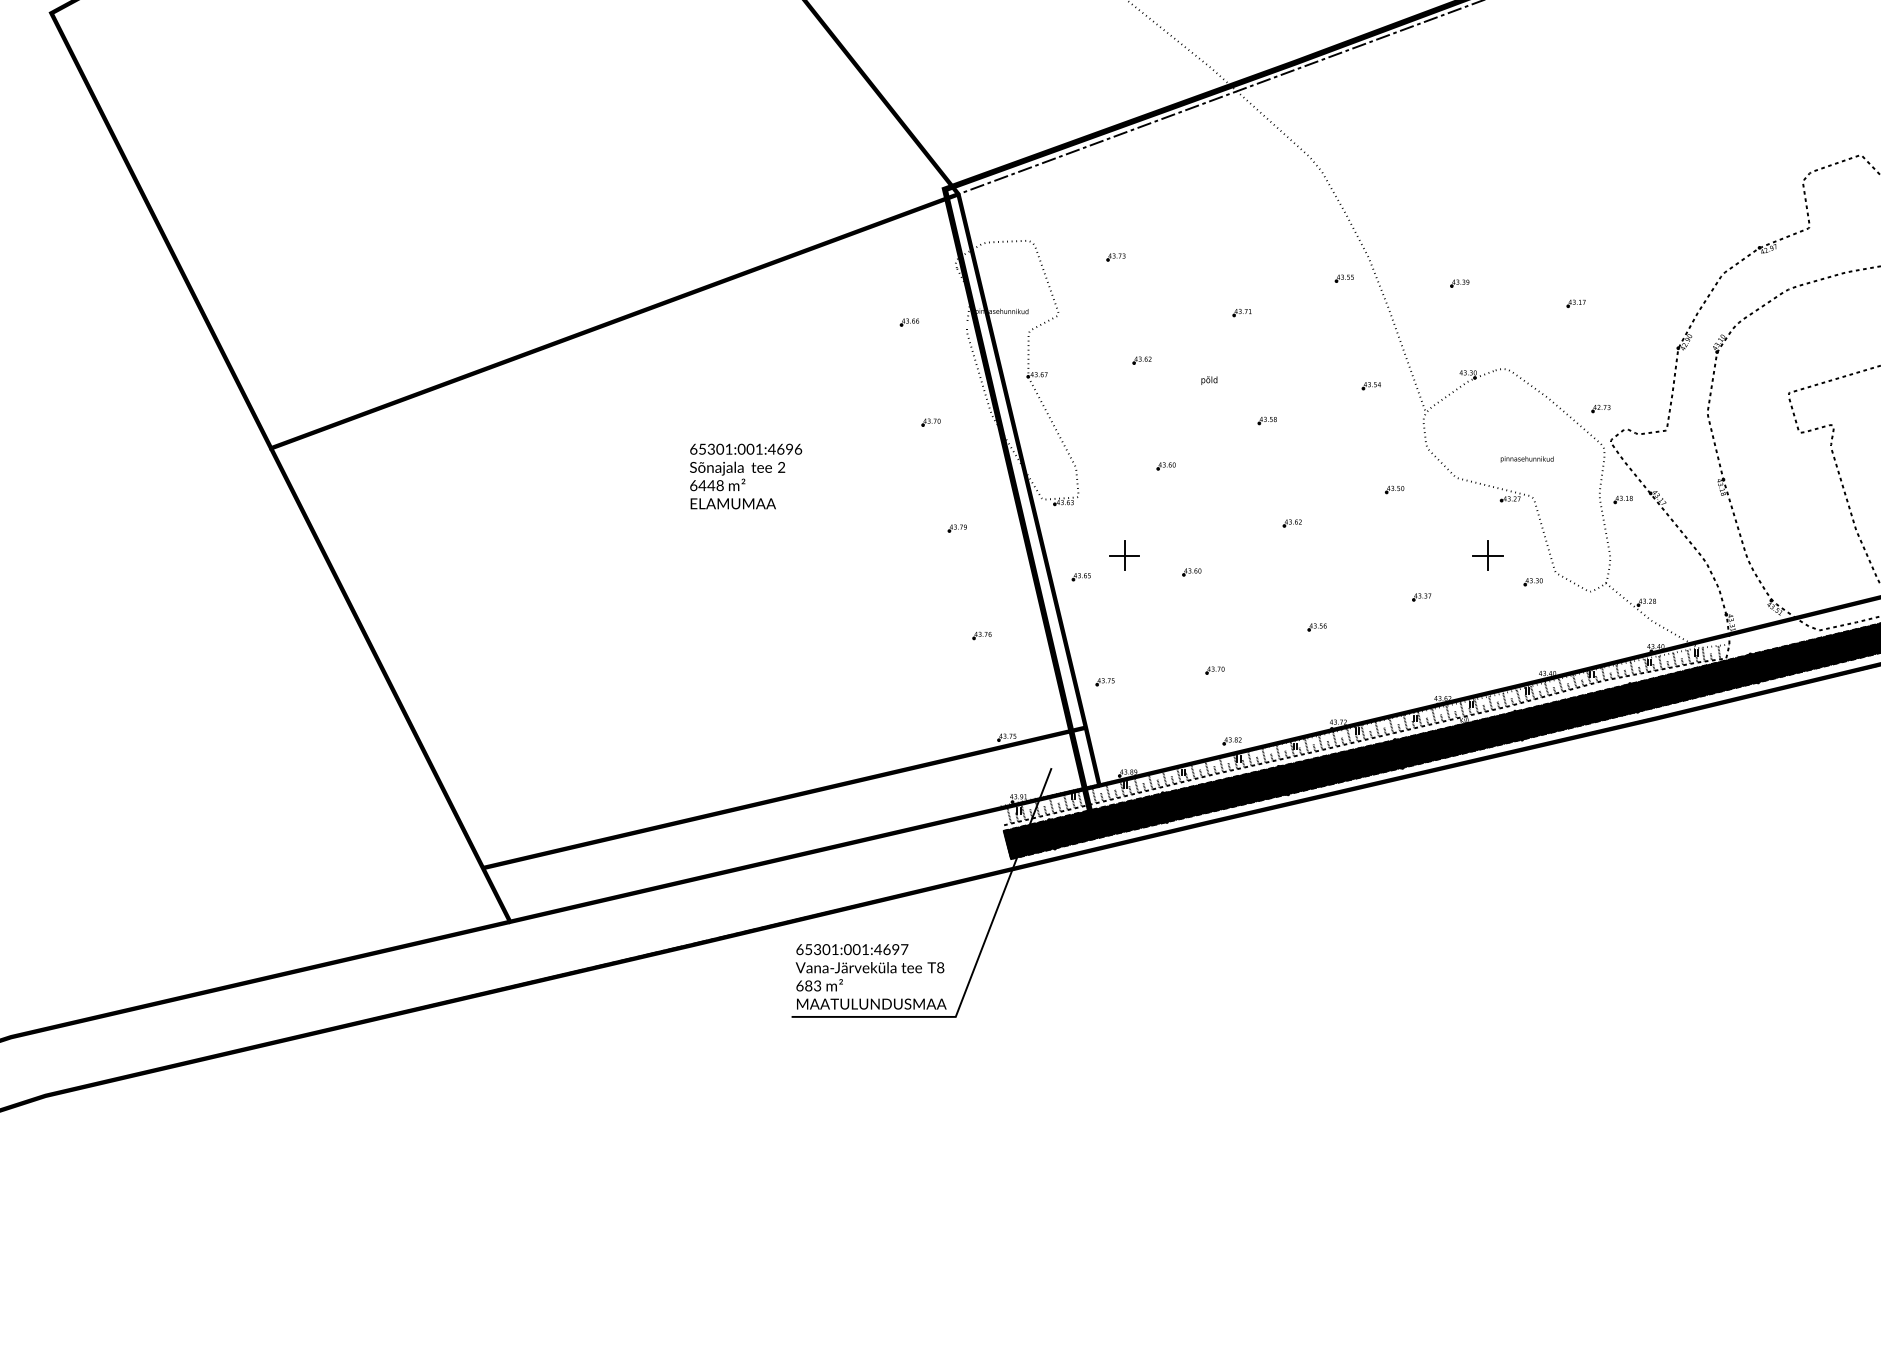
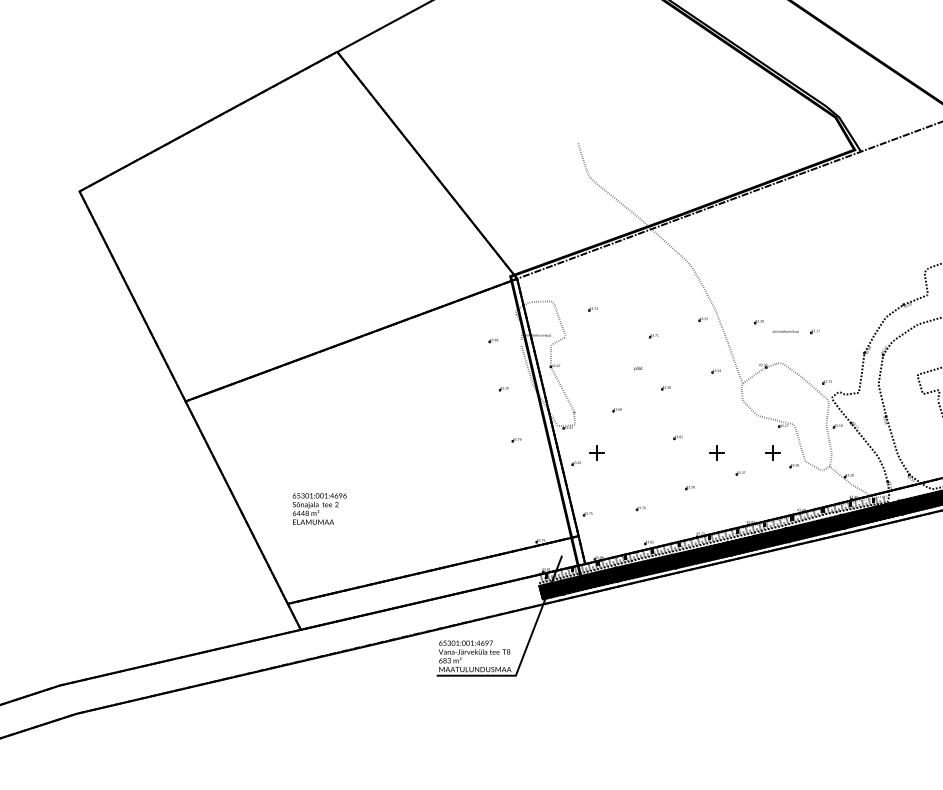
part: (1141, 361) -> (605, 359), removed
text: (1527, 458) -> (785, 331), moved
text: (745, 475) -> (319, 508), moved
part: (1394, 489) -> (727, 421), removed
part: (1371, 554) -> (716, 452), added
part: (1191, 572) -> (629, 461), removed
part: (981, 637) -> (528, 492), removed

